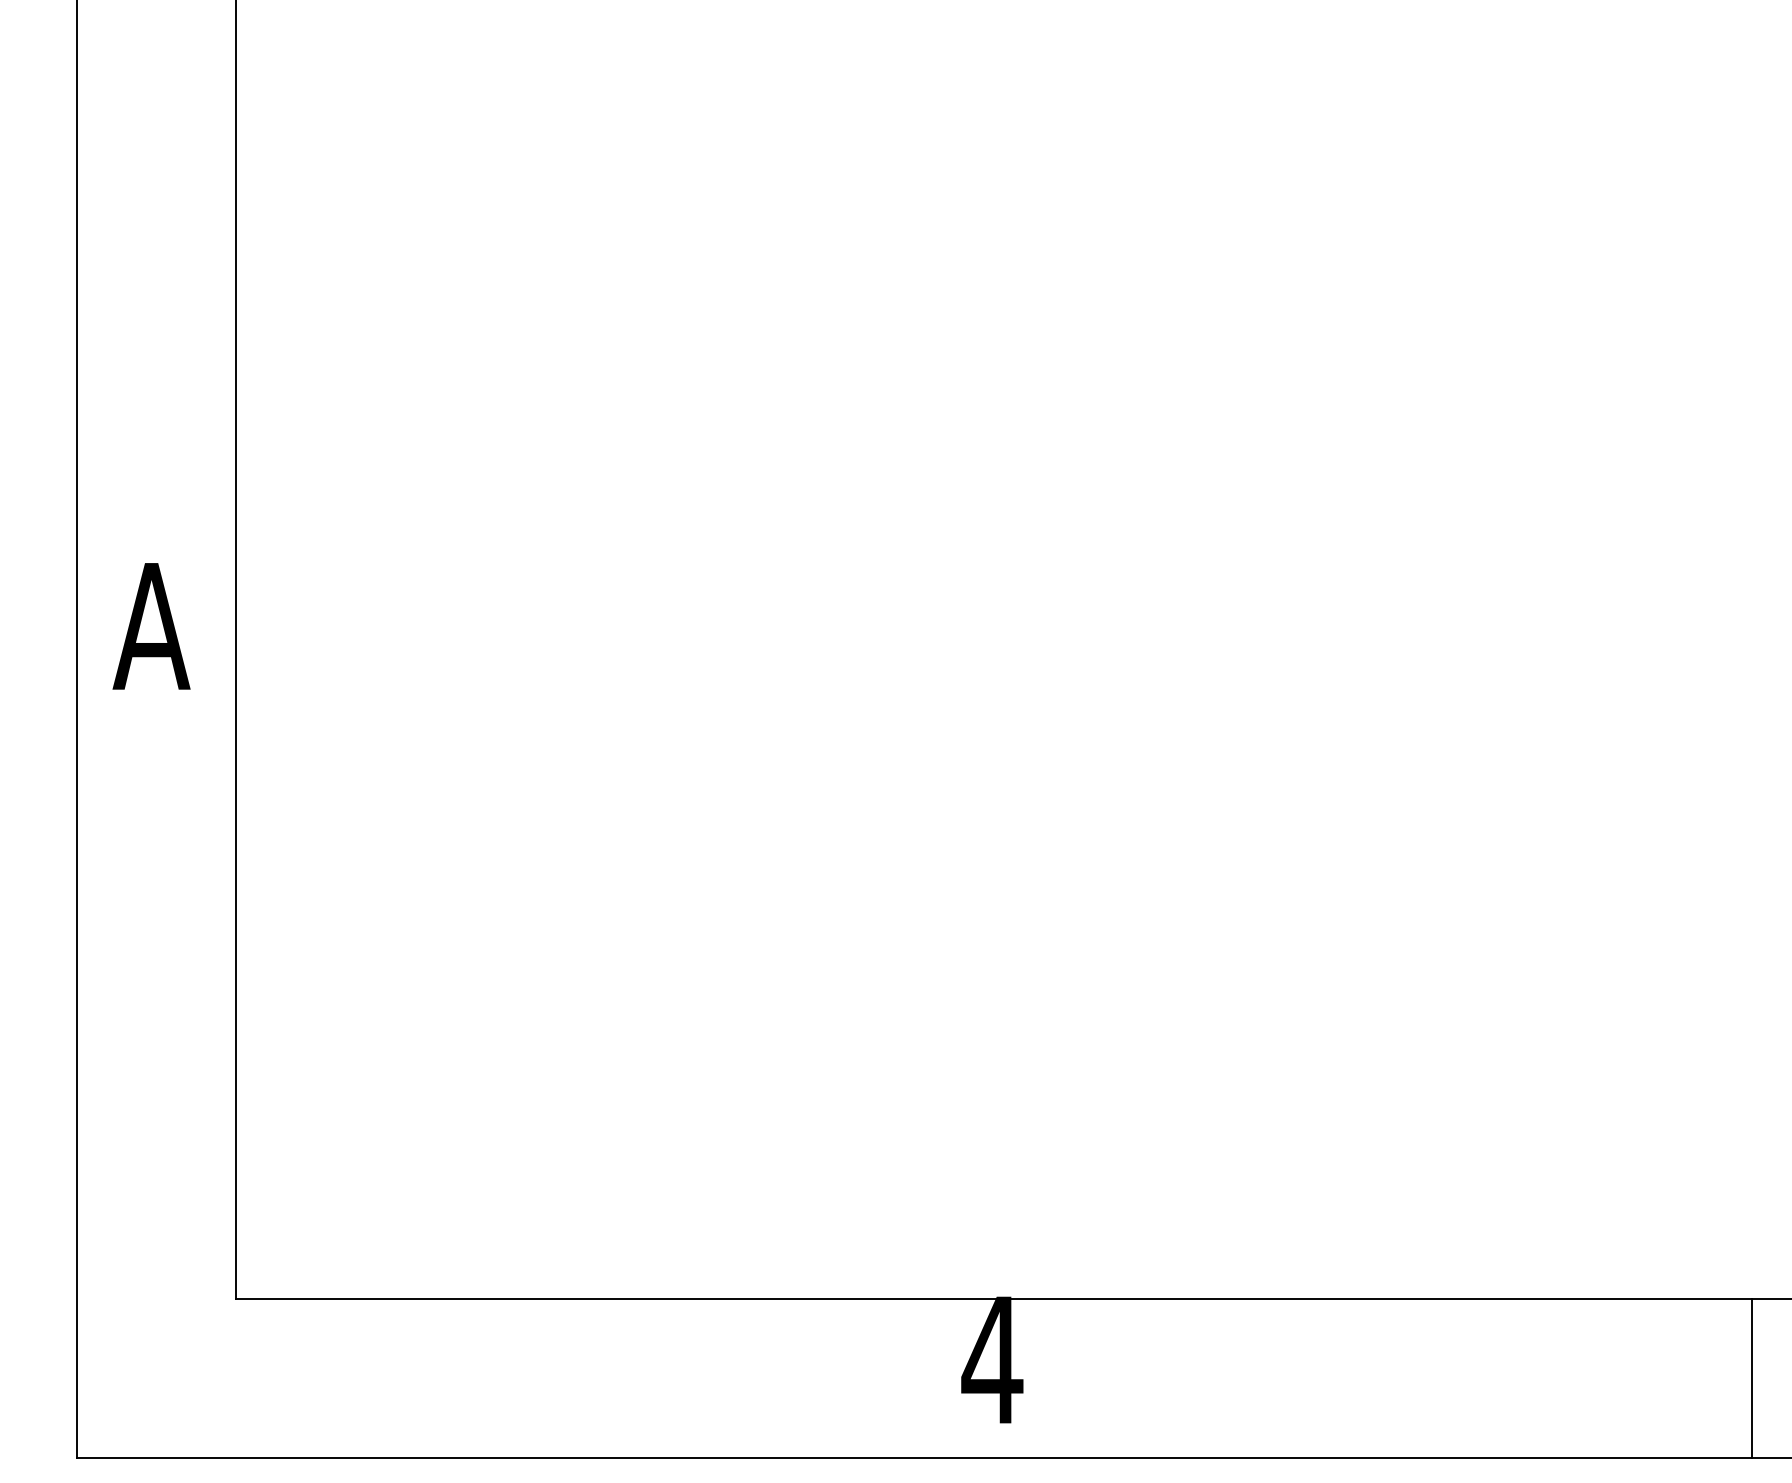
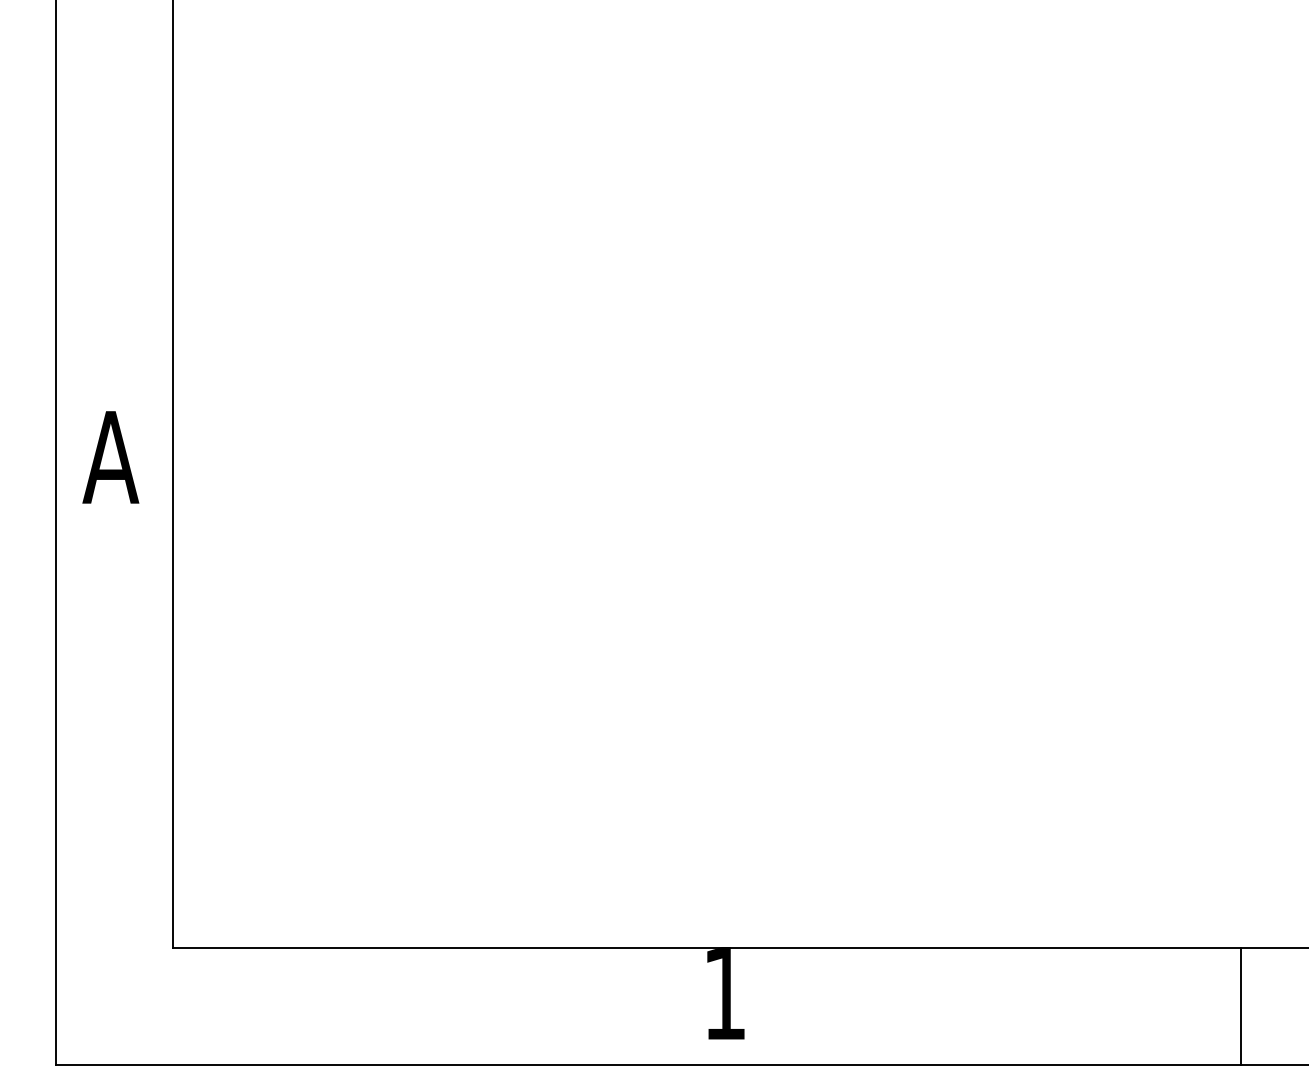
text: (992, 1359) -> (724, 992), 4 -> 1
line: (1751, 1378) -> (1241, 1006), moved

